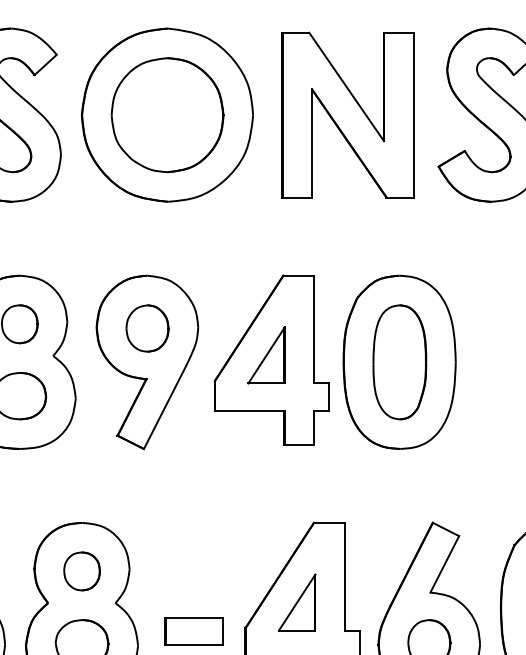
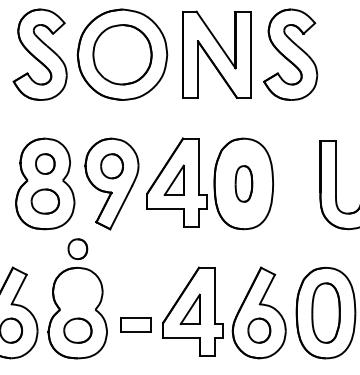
part: (399, 361) -> (243, 183), size x0.6
part: (81, 570) -> (77, 248), moved

